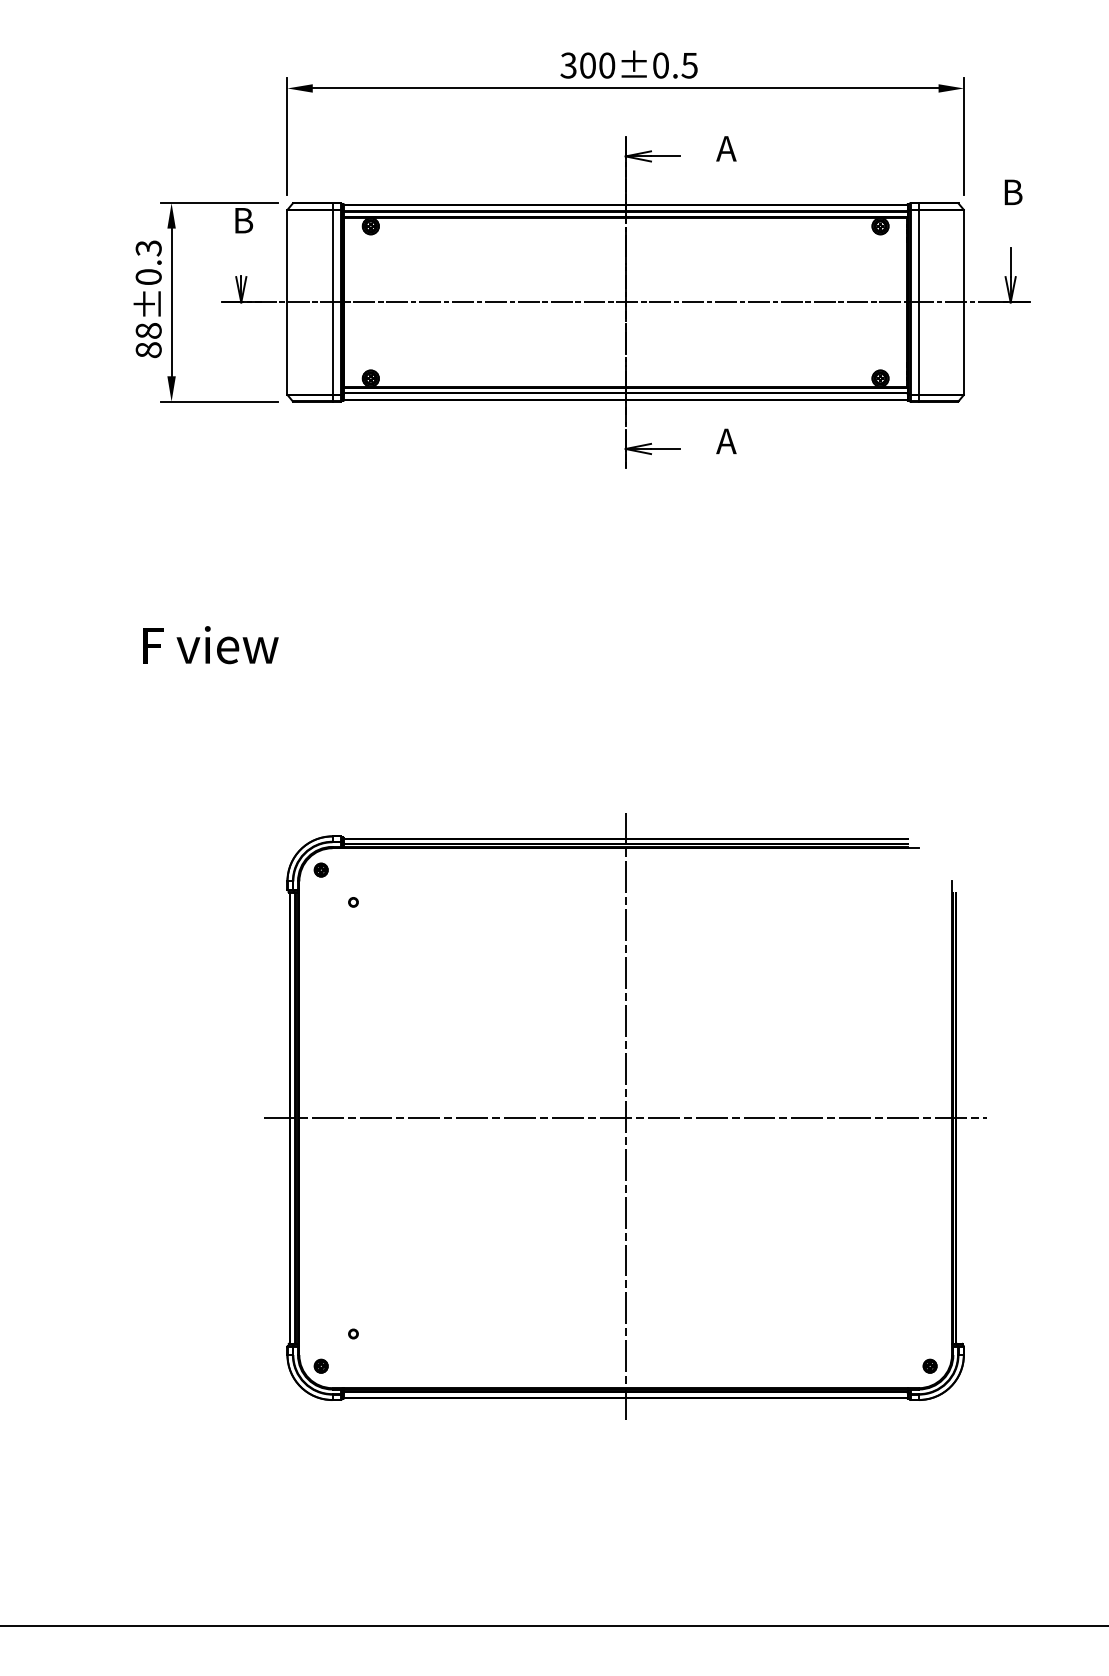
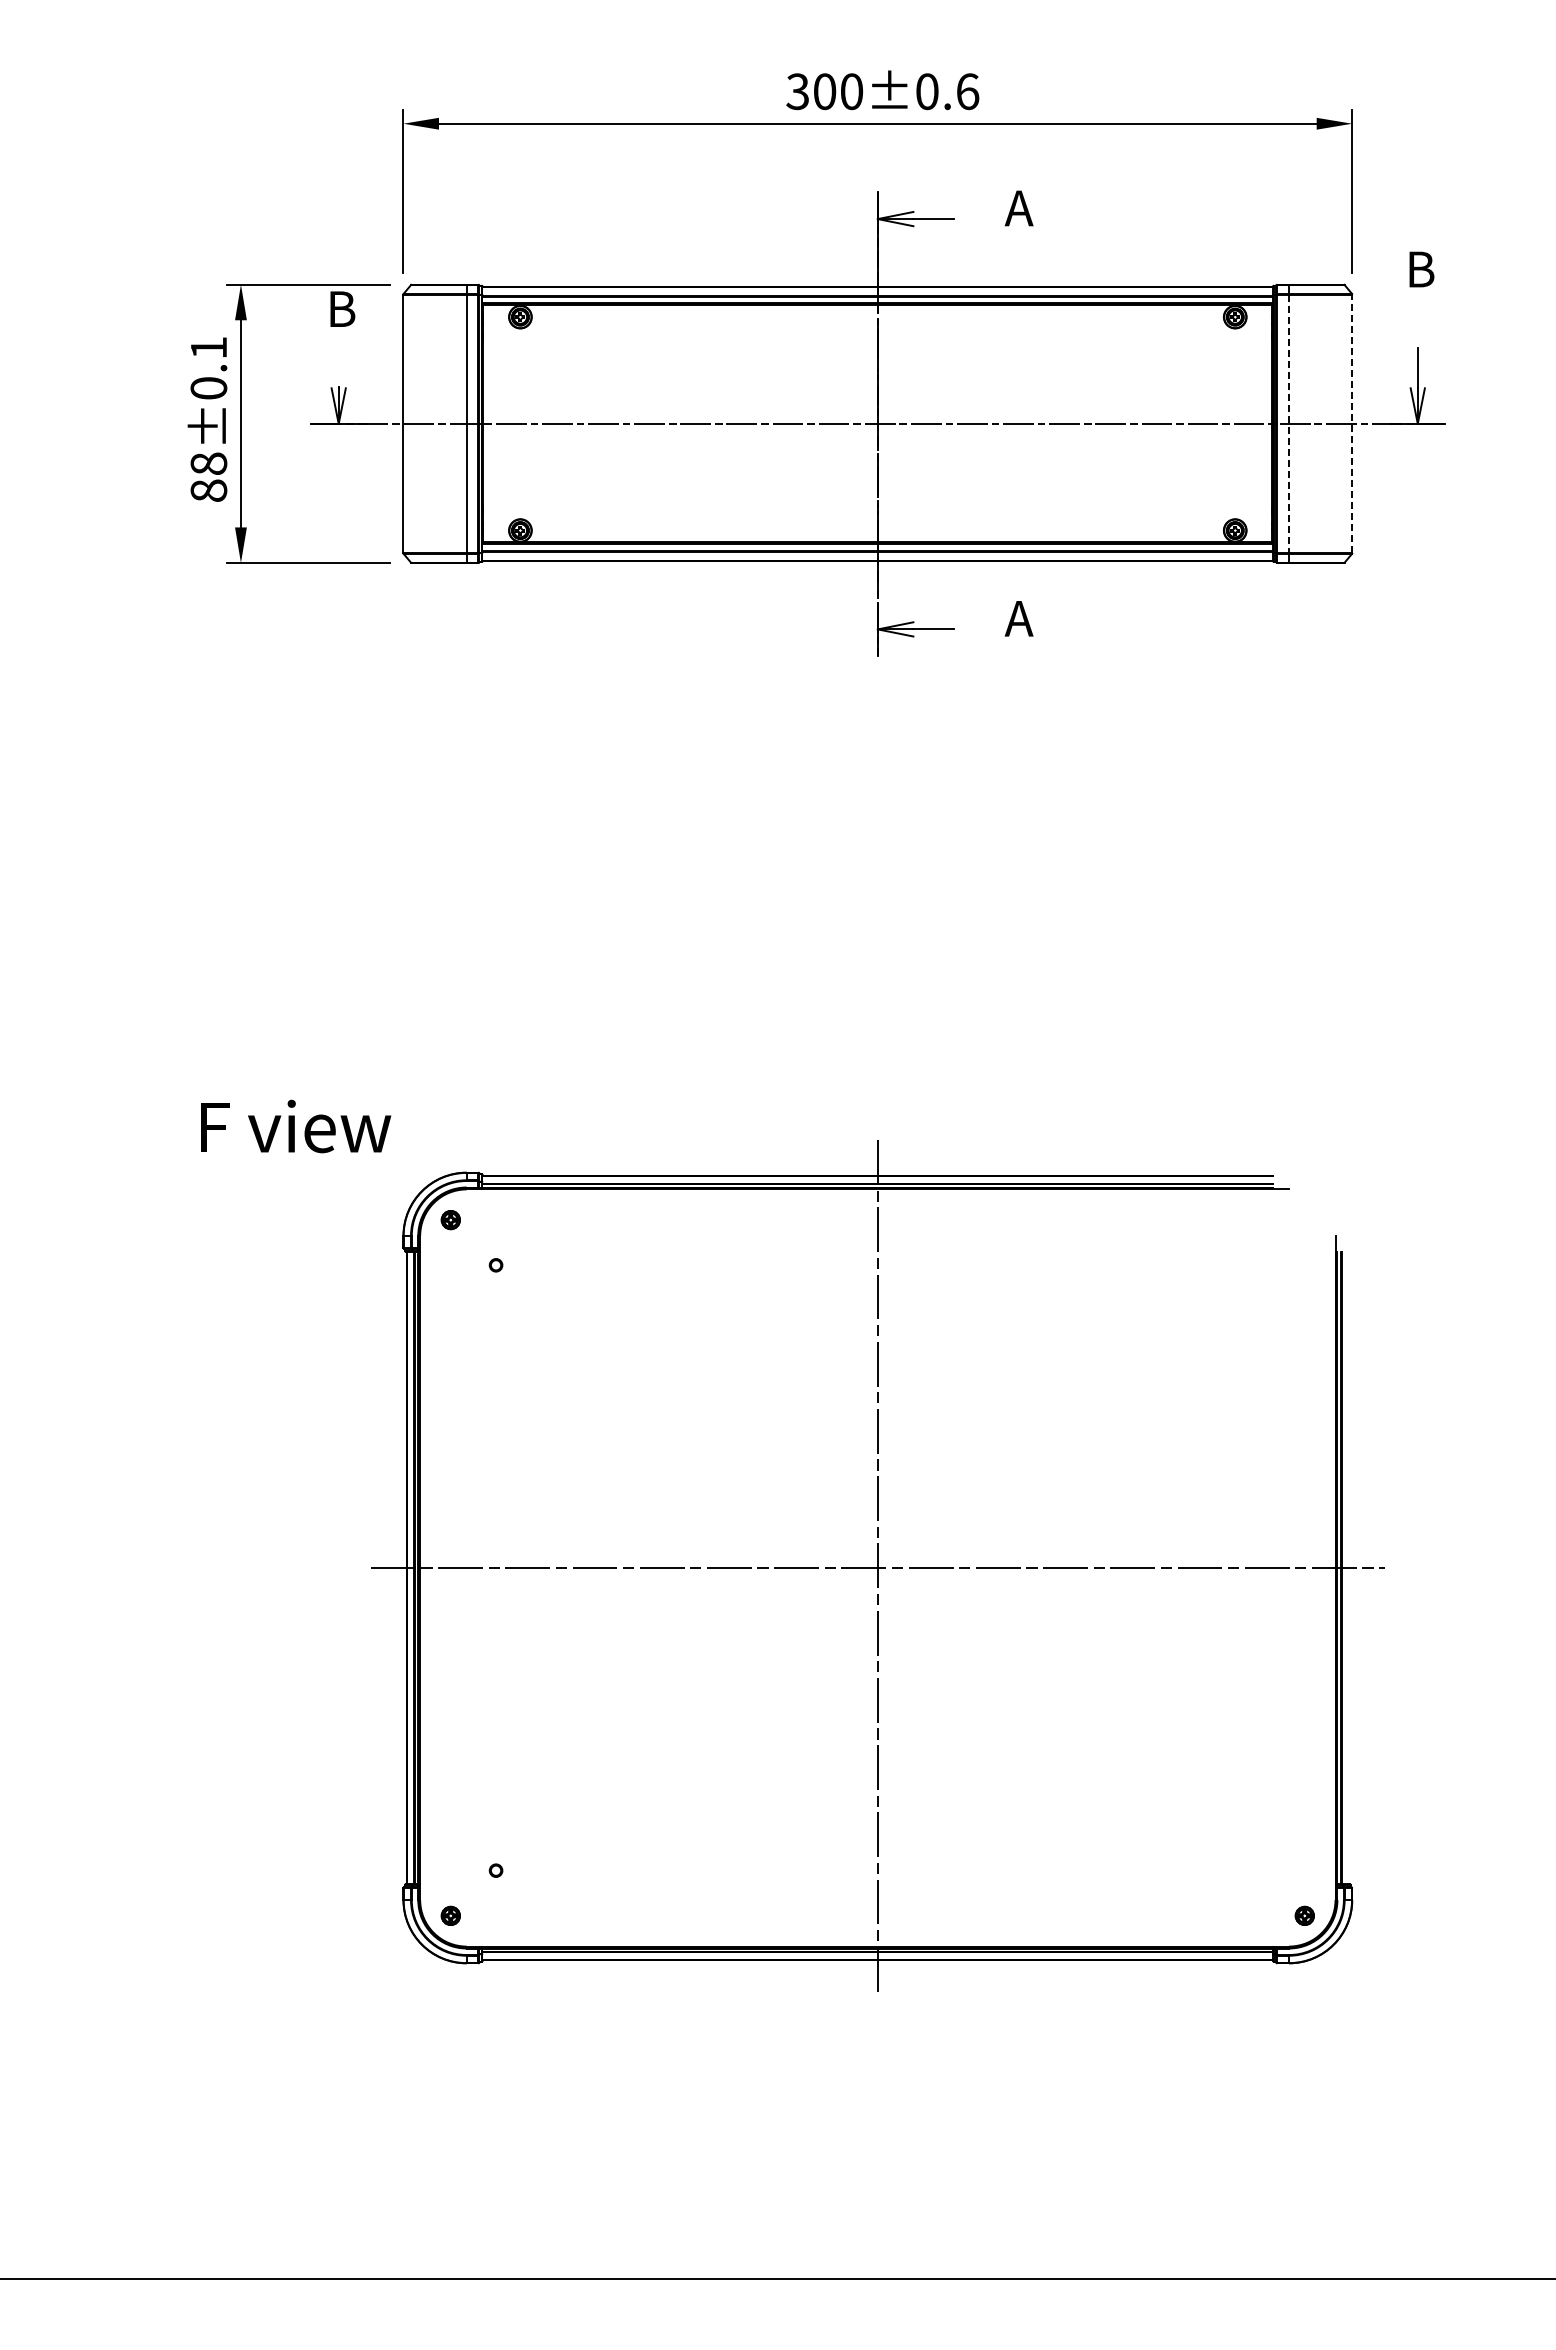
text: (689, 65) -> (967, 91), 300±0.5 -> 300±0.6
text: (148, 248) -> (208, 348), 88±0.3 -> 88±0.1
line: (919, 302) -> (1289, 424), solid -> dashed
line: (964, 302) -> (1352, 423), solid -> dashed
text: (211, 645) -> (296, 1126), moved

